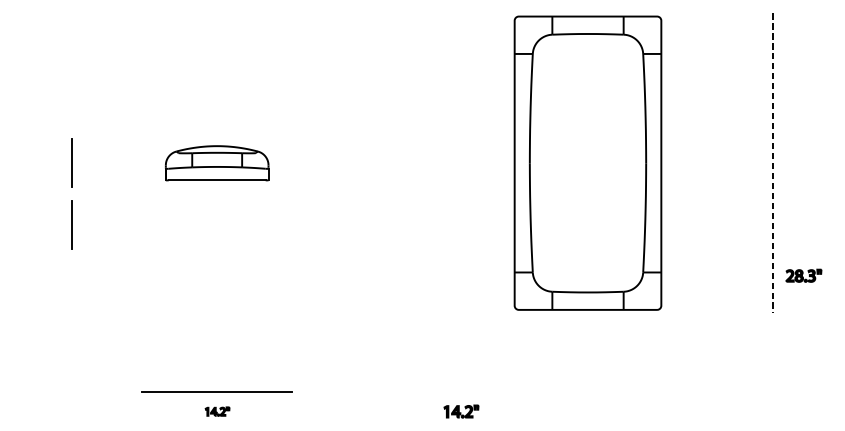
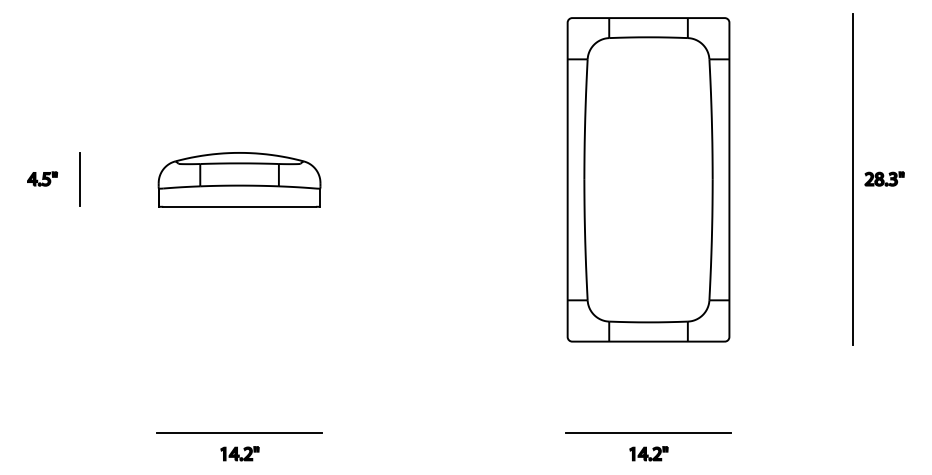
part: (38, 162) -> (42, 178), added
part: (217, 162) -> (239, 179), size x1.43
line: (773, 163) -> (853, 180), dashed -> solid
line: (72, 224) -> (79, 247), removed
part: (803, 275) -> (884, 178), moved
line: (587, 392) -> (648, 432), added
part: (217, 411) -> (239, 453), size x1.43
part: (461, 411) -> (648, 453), moved

